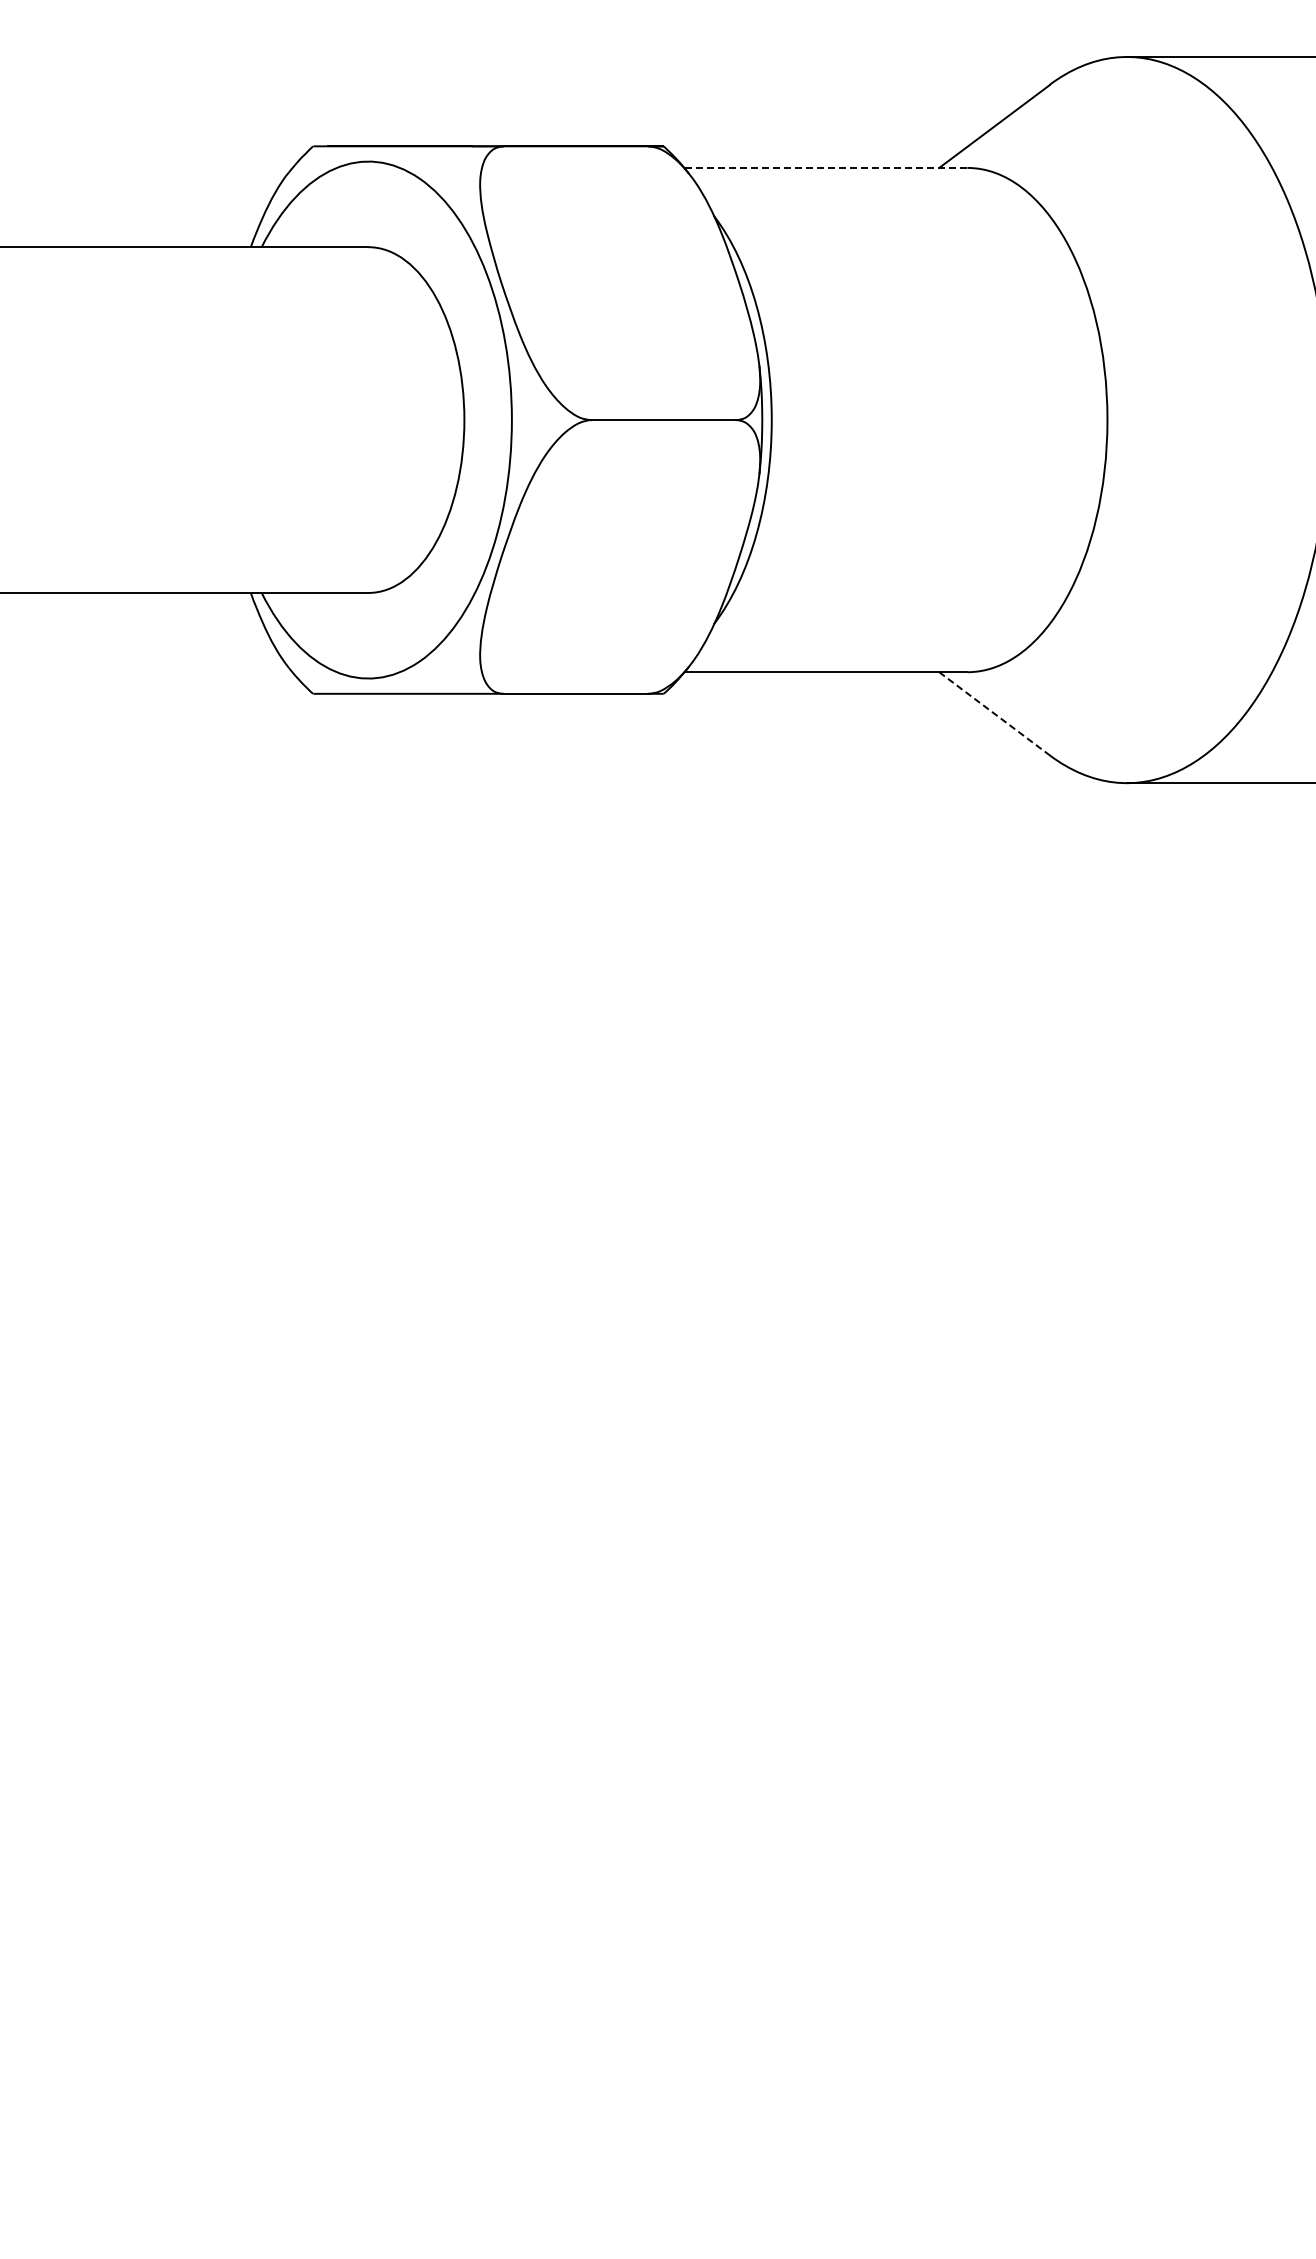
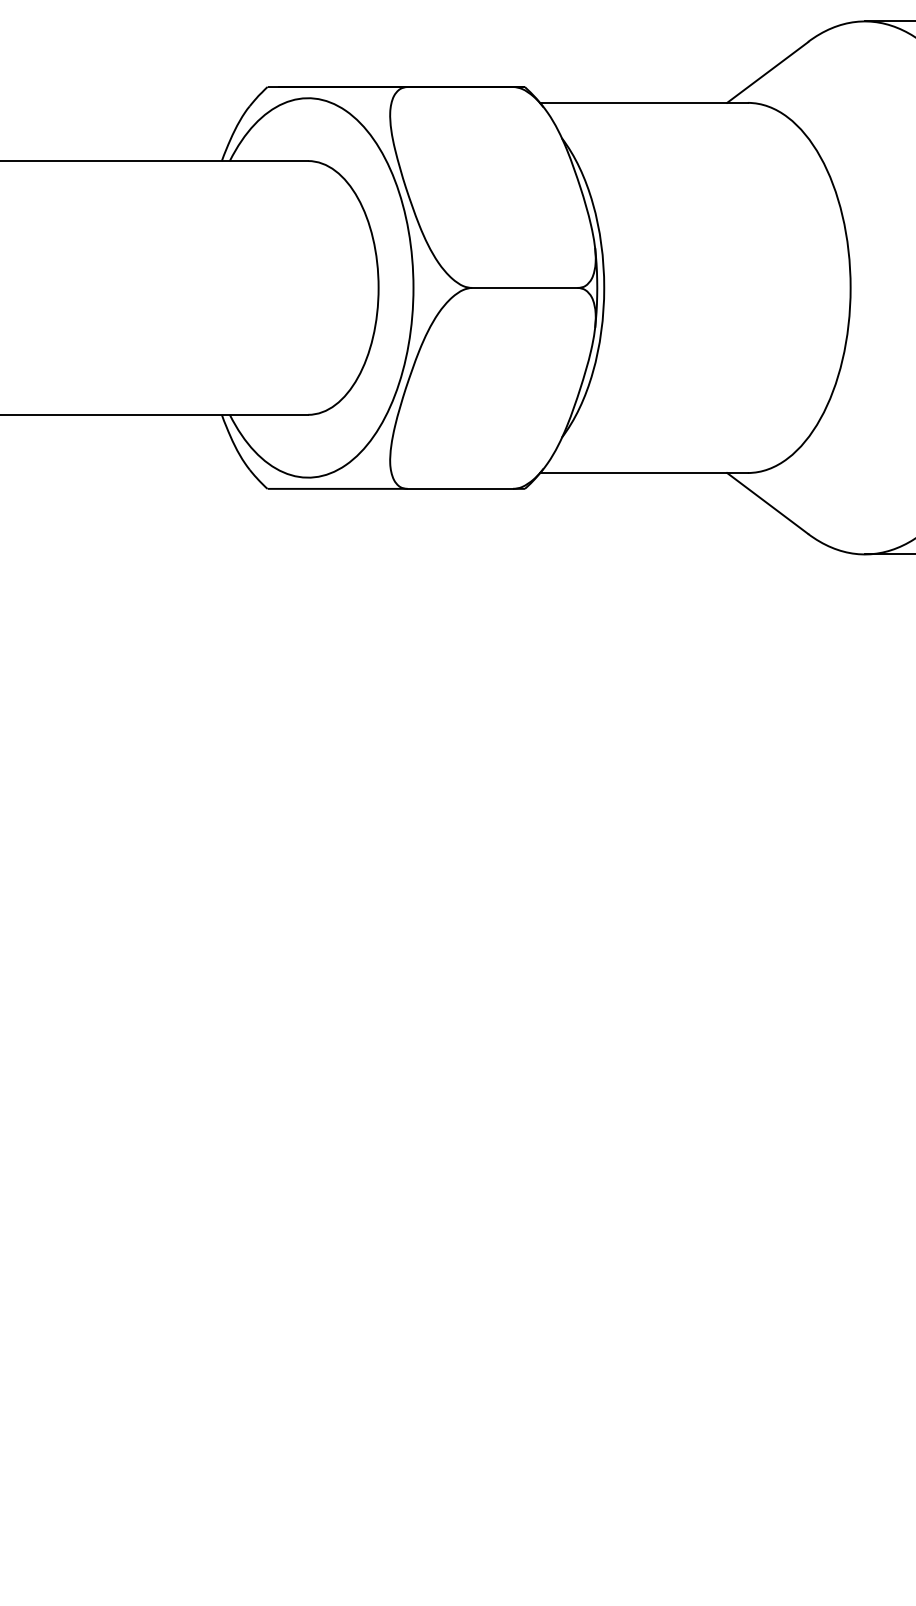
line: (826, 167) -> (644, 102), dashed -> solid
line: (994, 714) -> (767, 504), dashed -> solid

